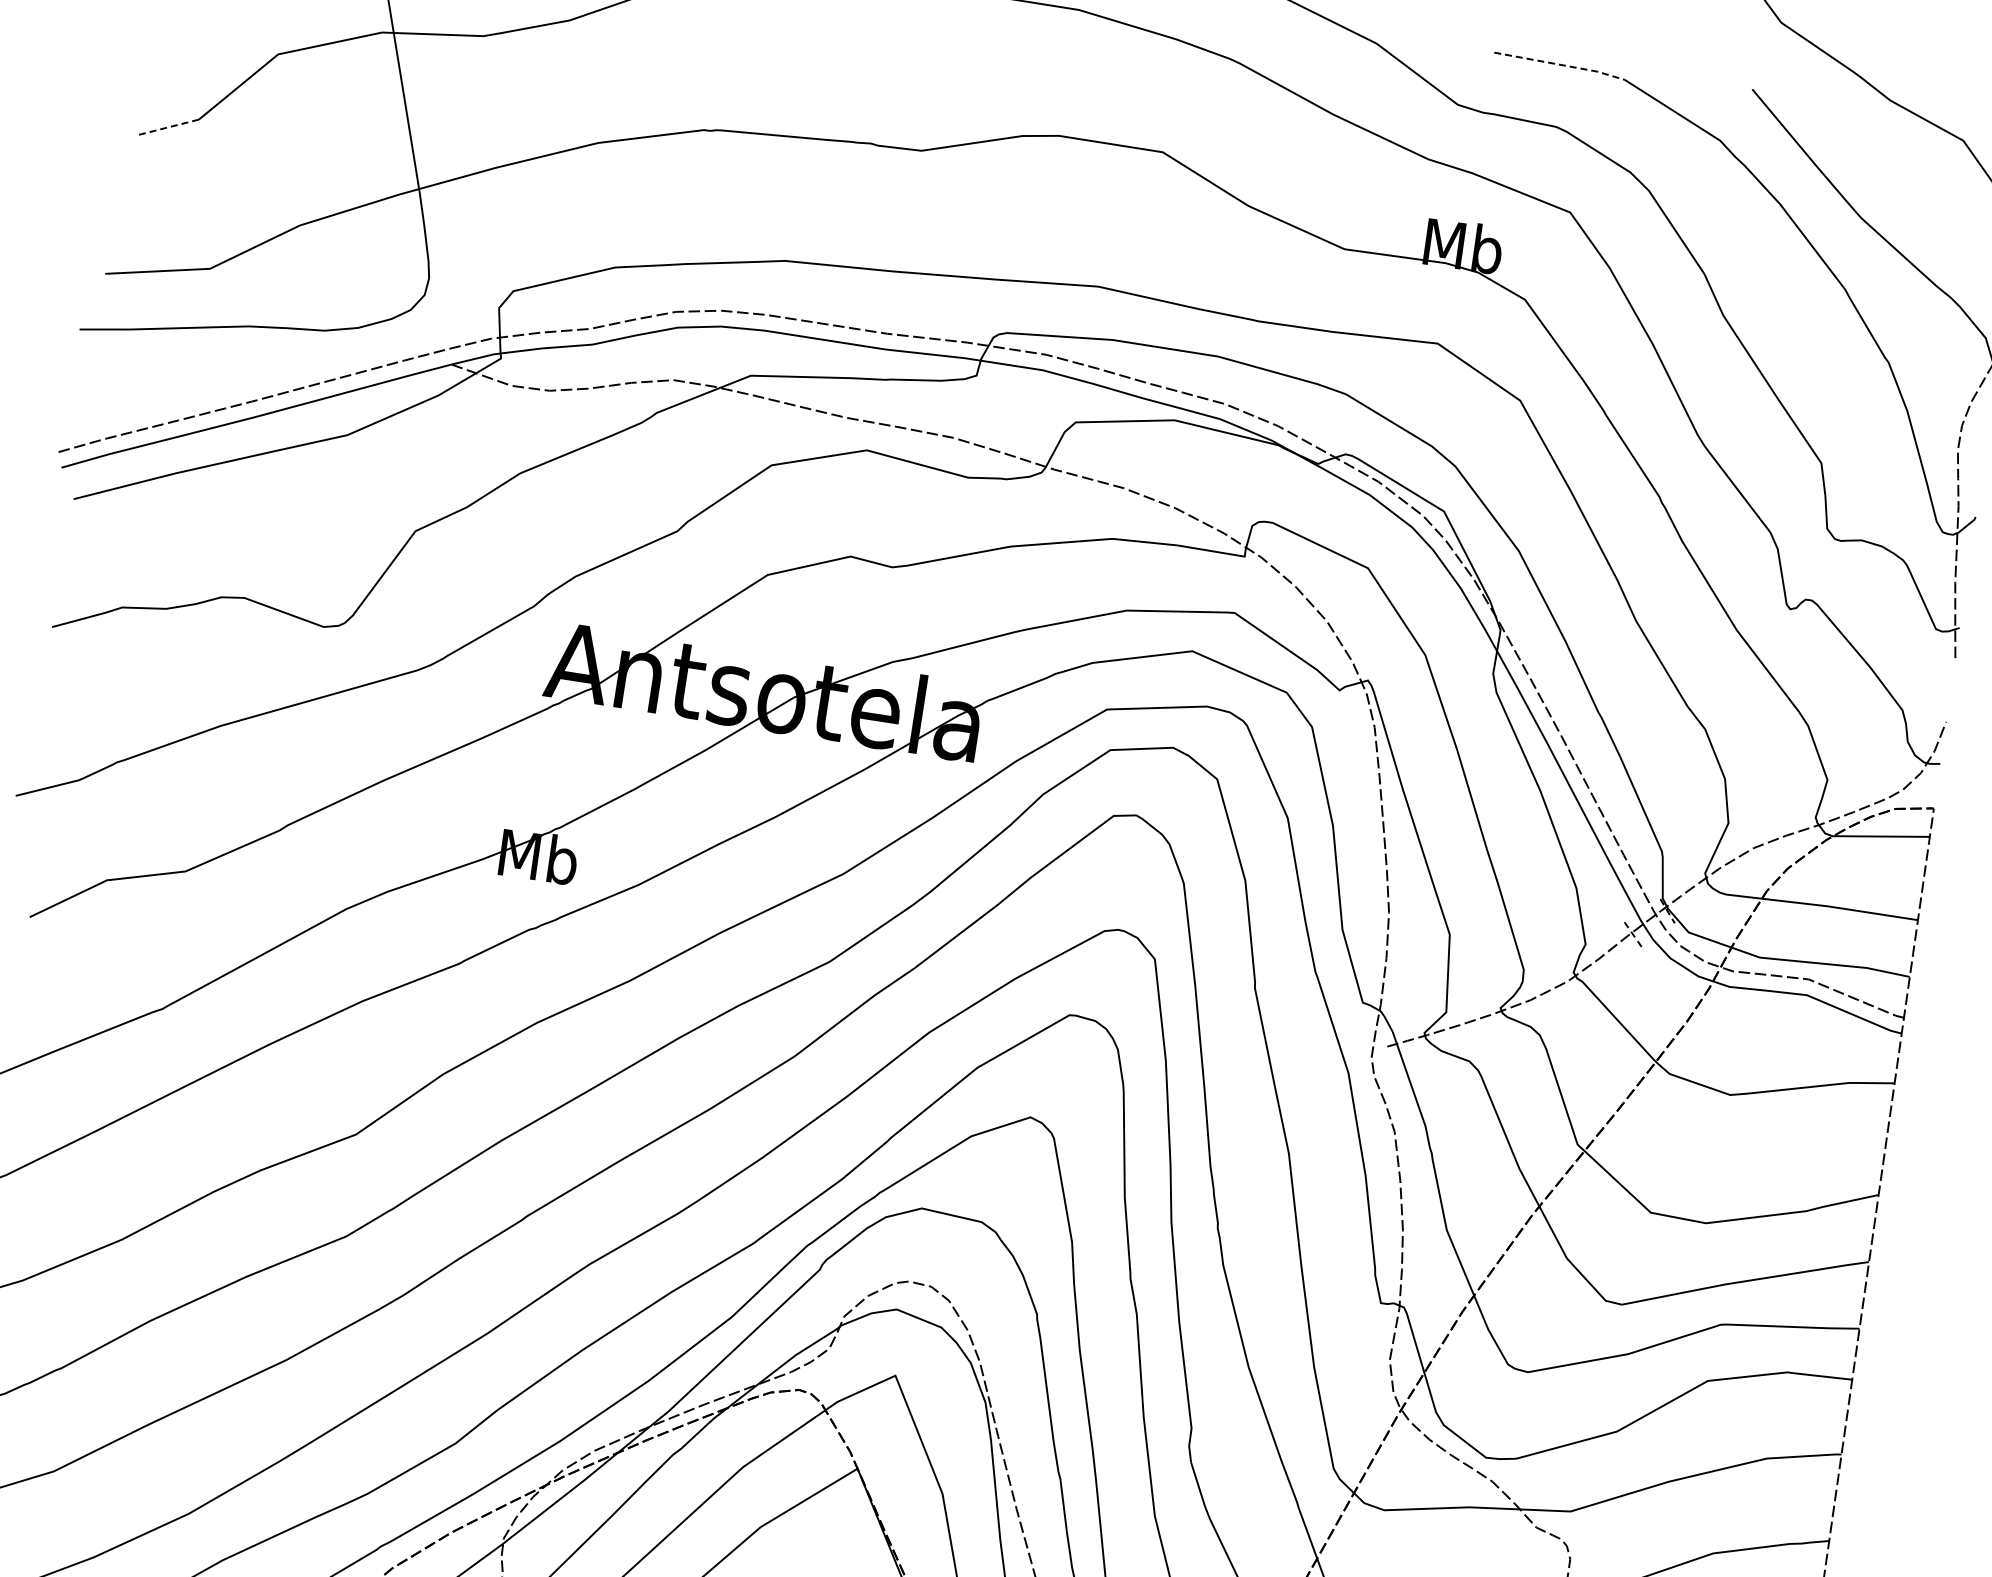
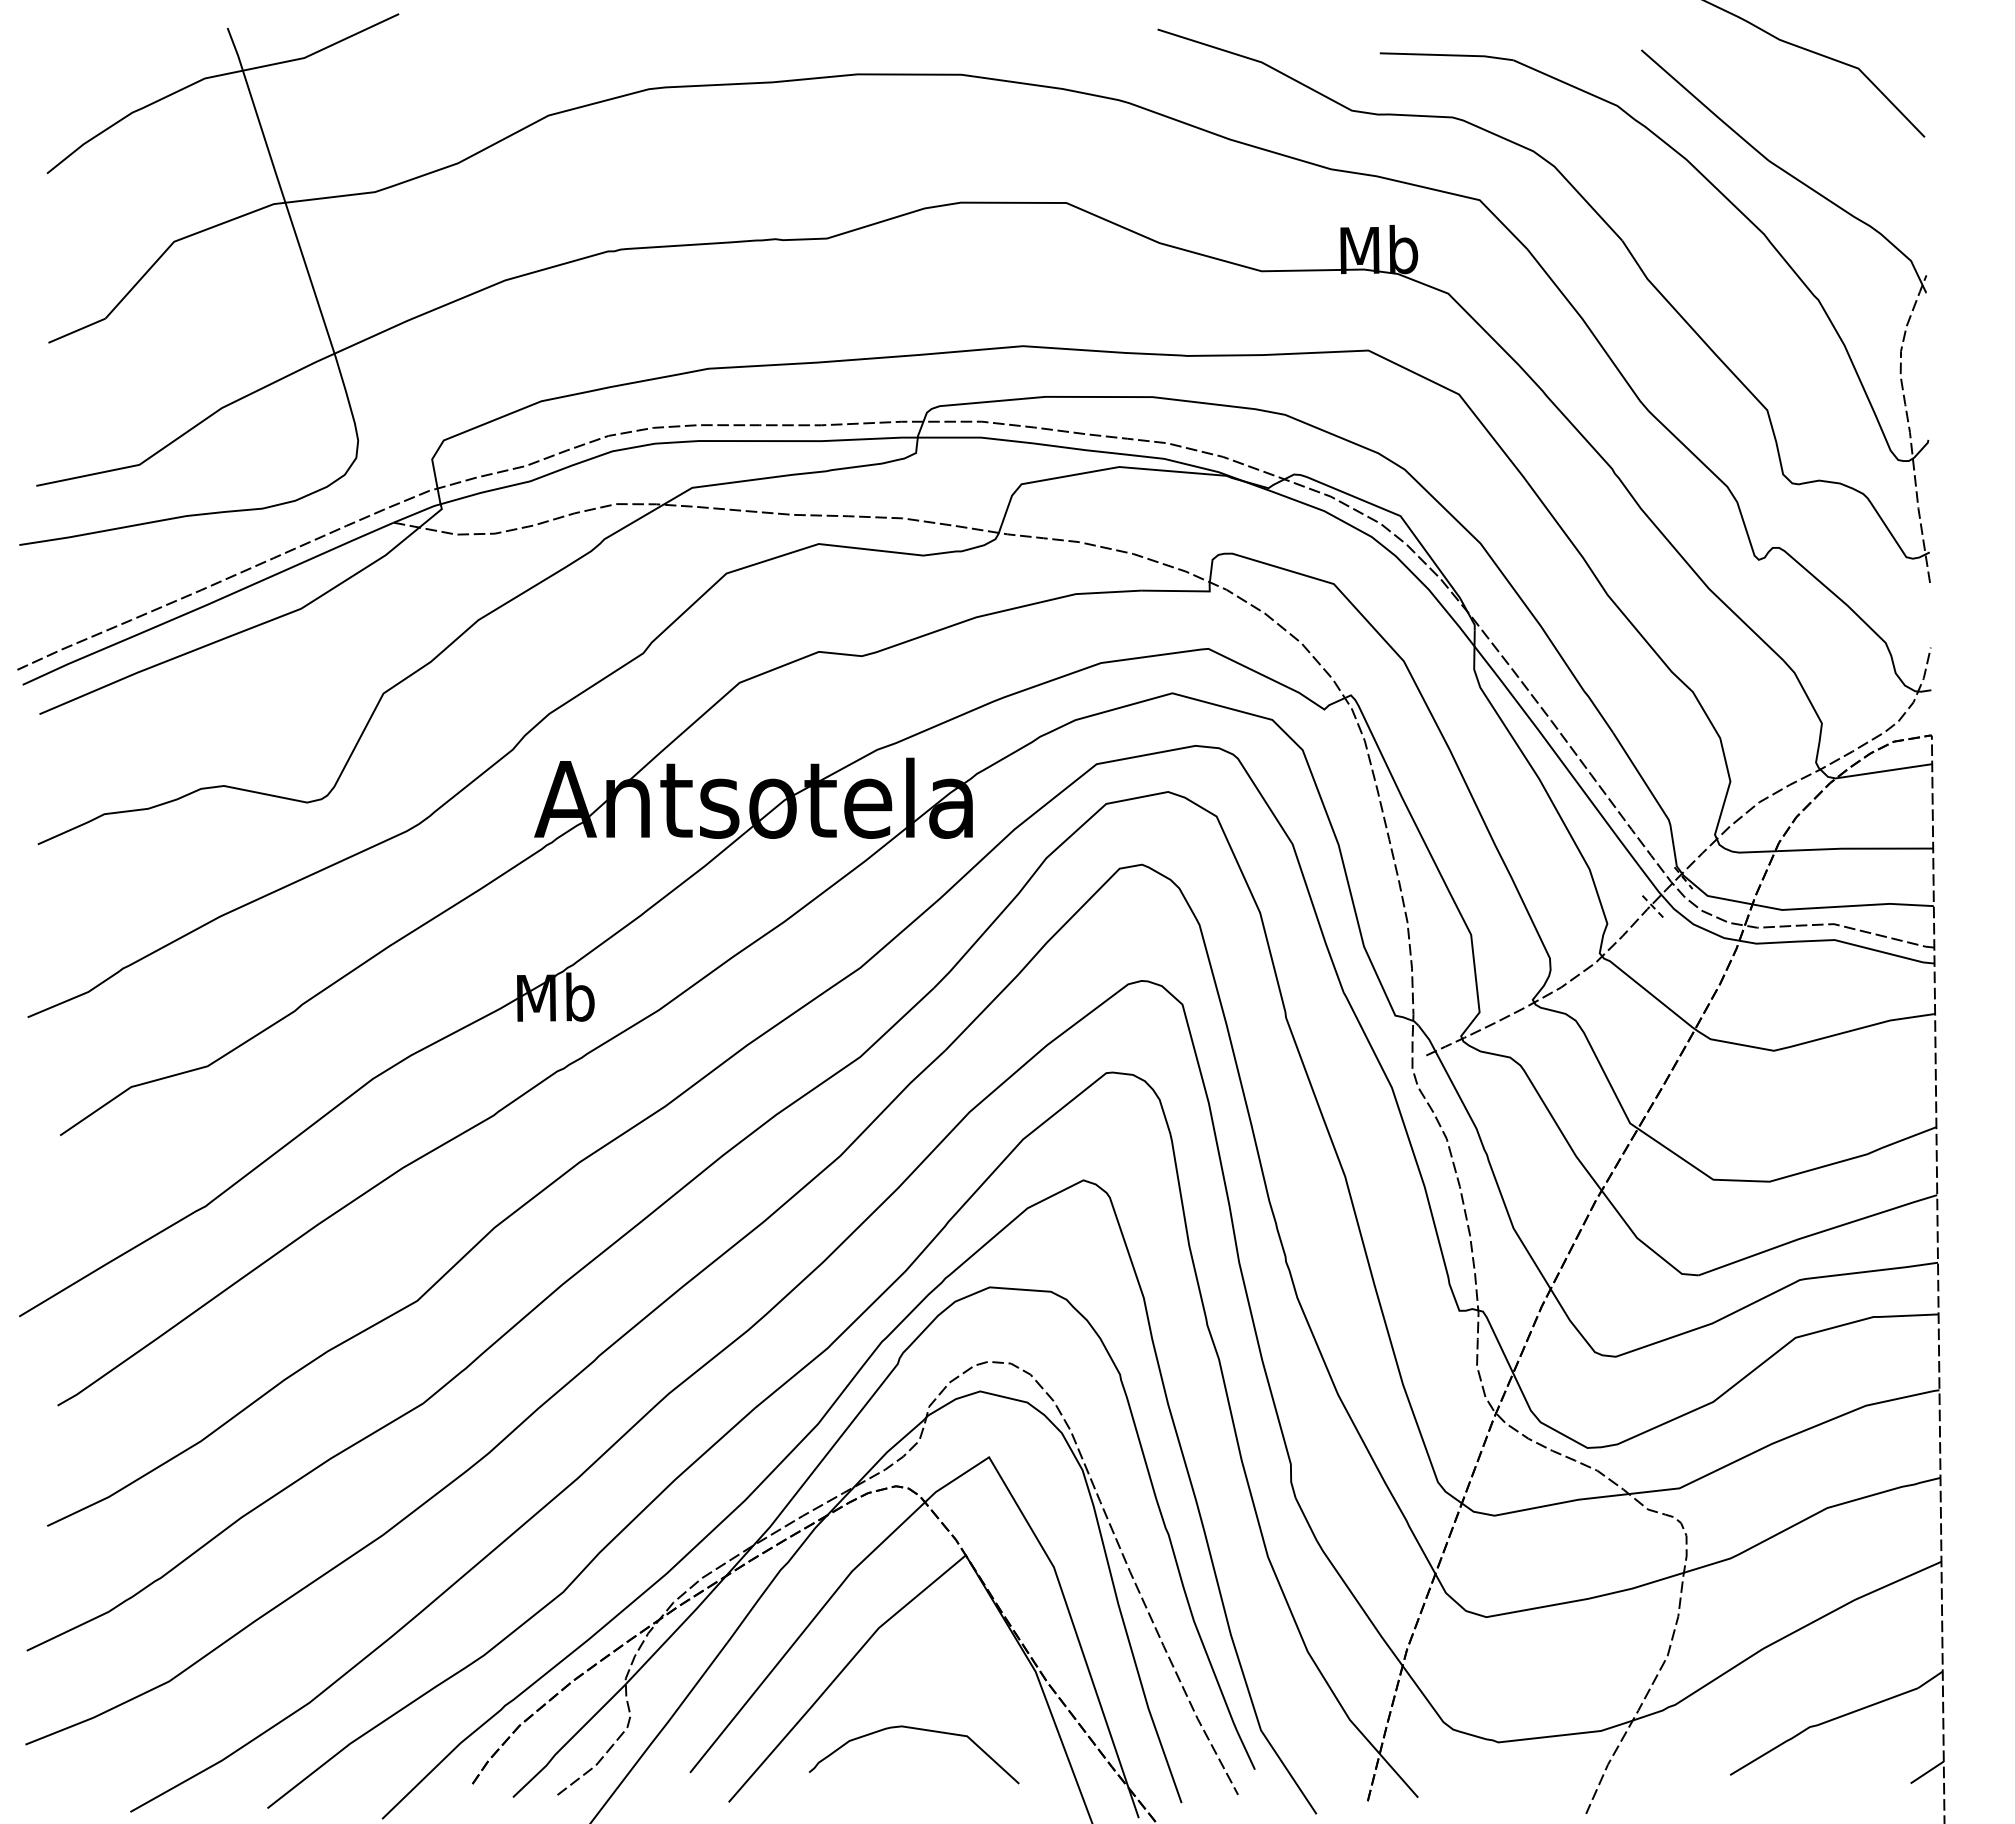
line: (1560, 65) -> (1447, 55), dashed -> solid
line: (168, 126) -> (76, 330), dashed -> solid

